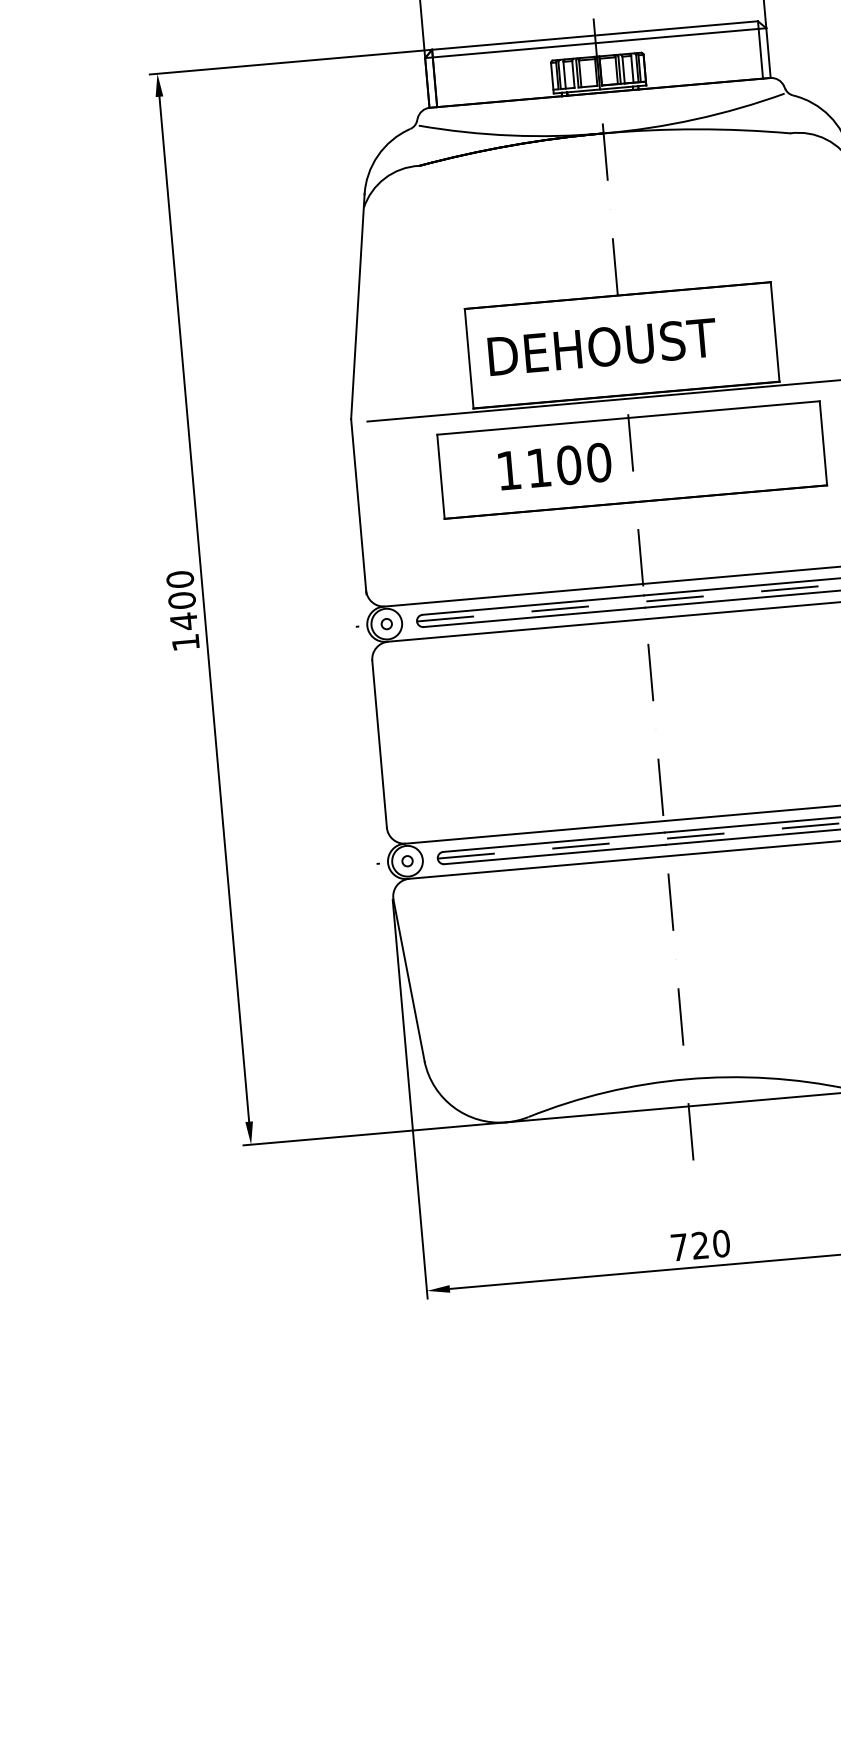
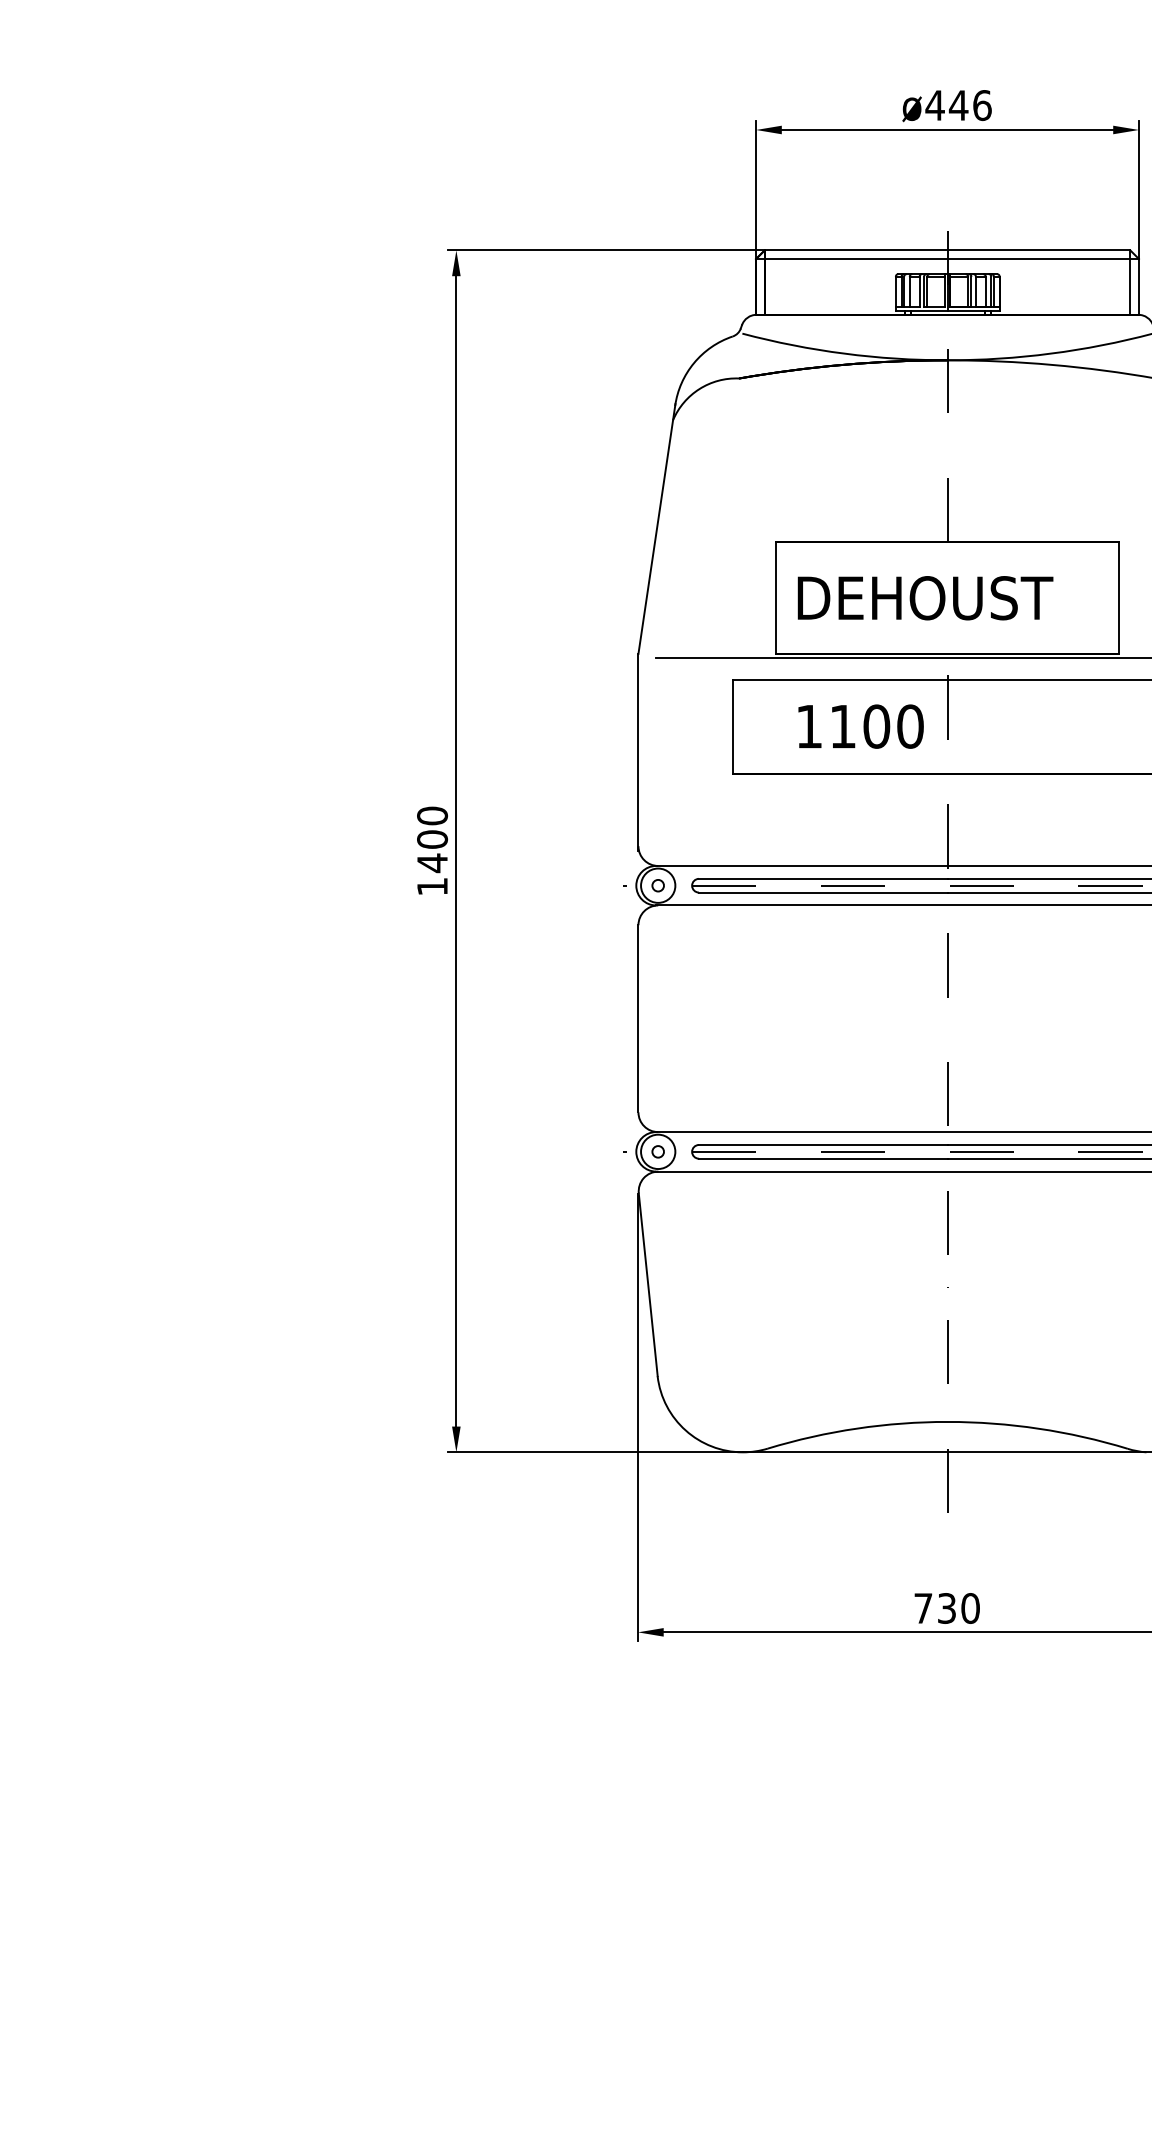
text: (700, 1245) -> (946, 1608), 720 -> 730

